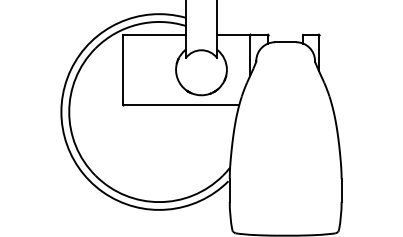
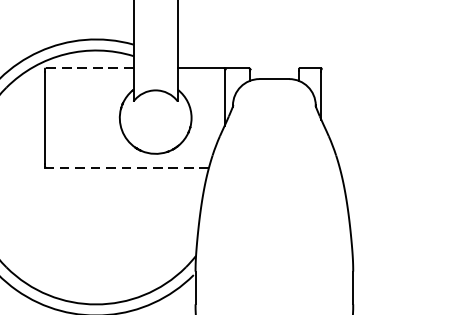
line: (154, 34) -> (89, 68), solid -> dashed
line: (181, 105) -> (127, 168), solid -> dashed

